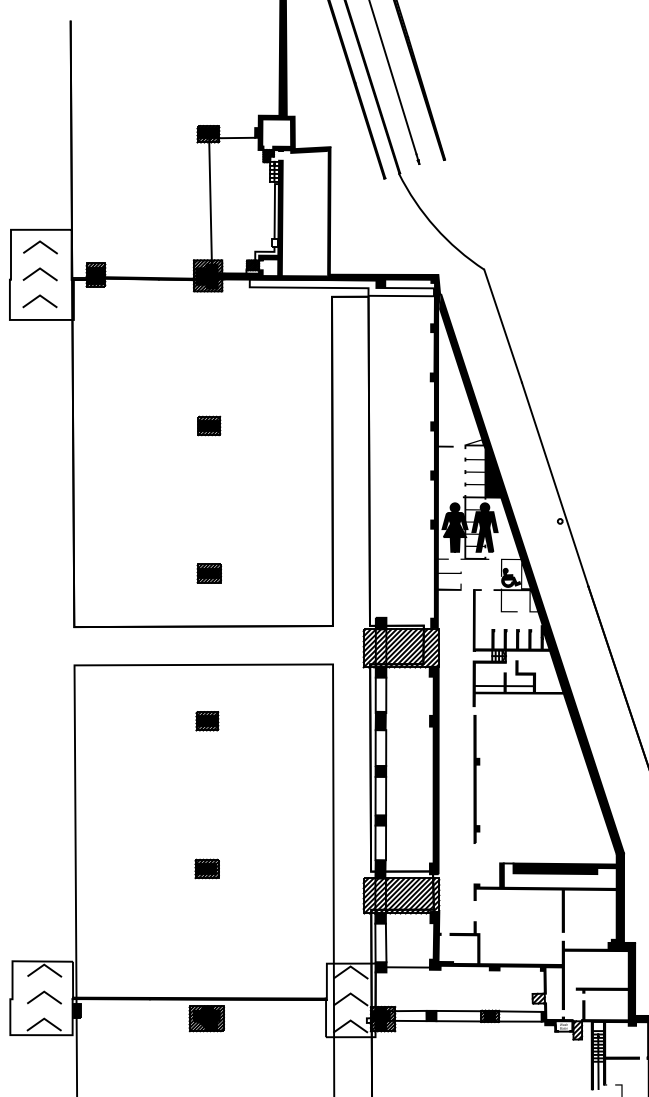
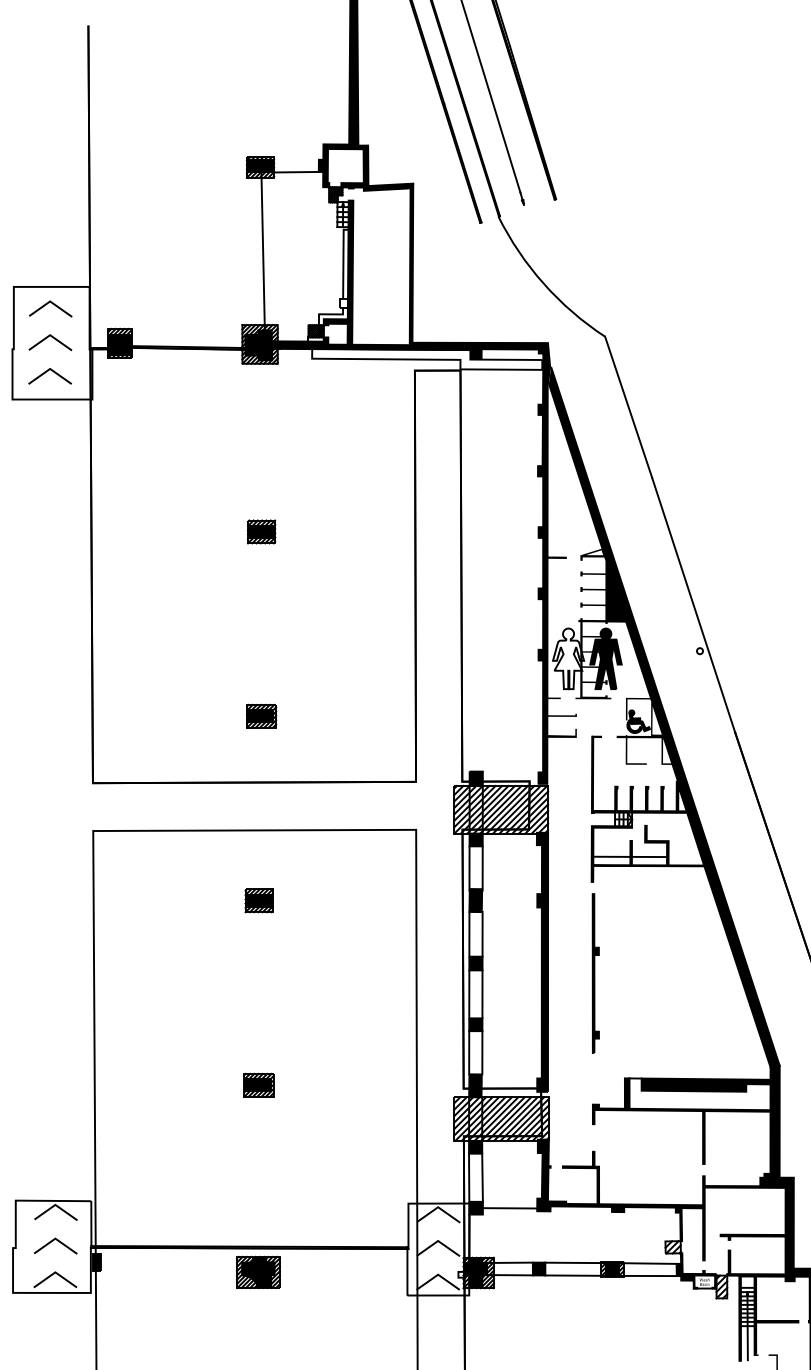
fill: (454, 527) -> (567, 658), removed

